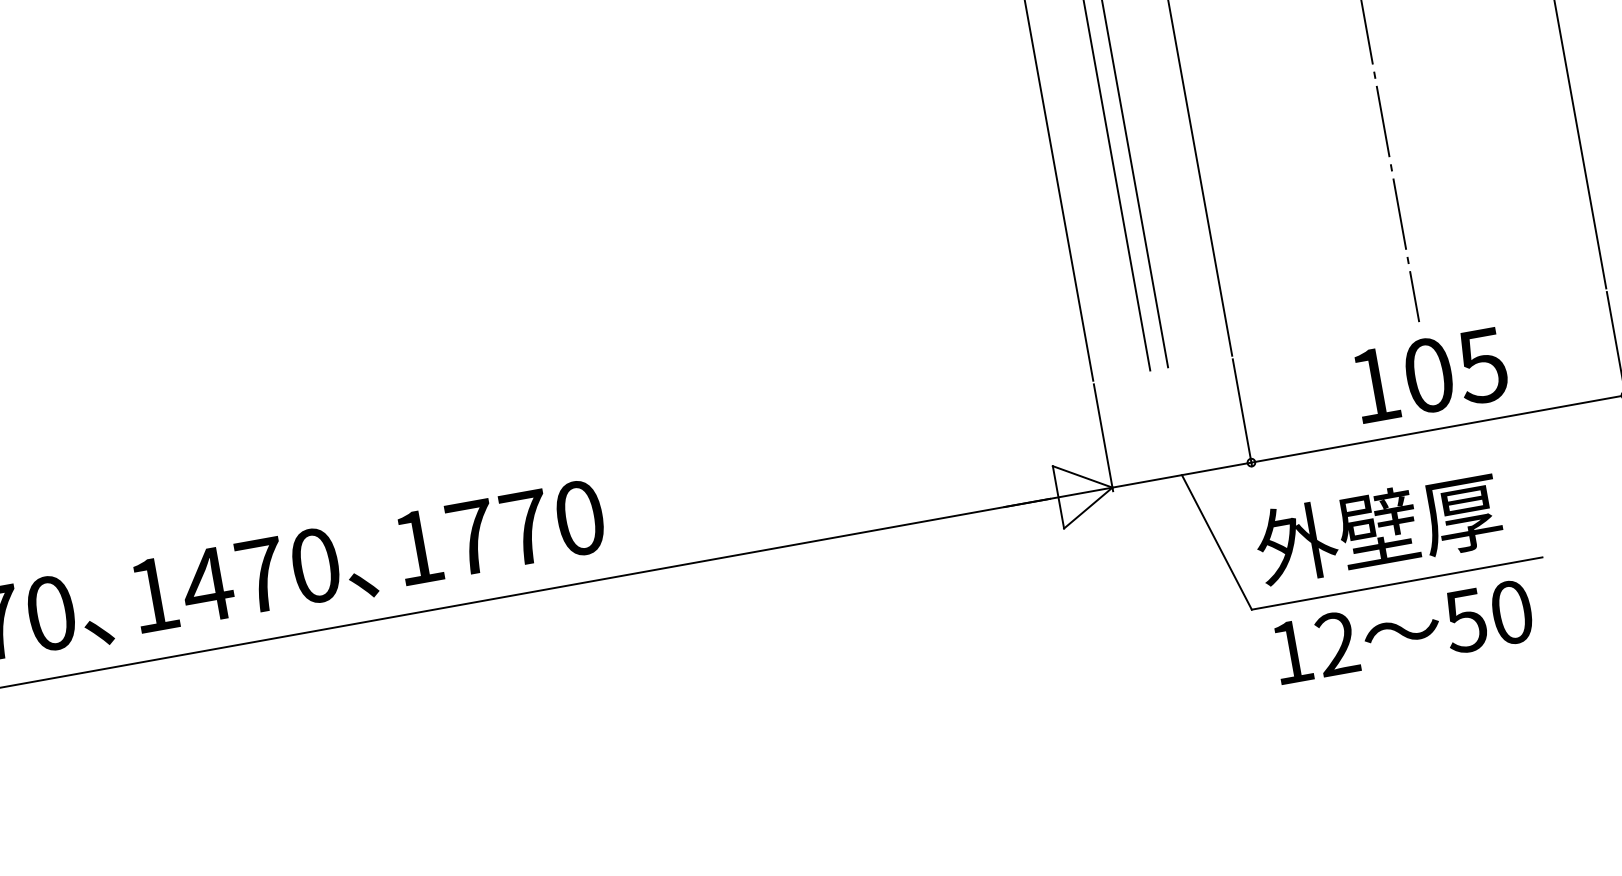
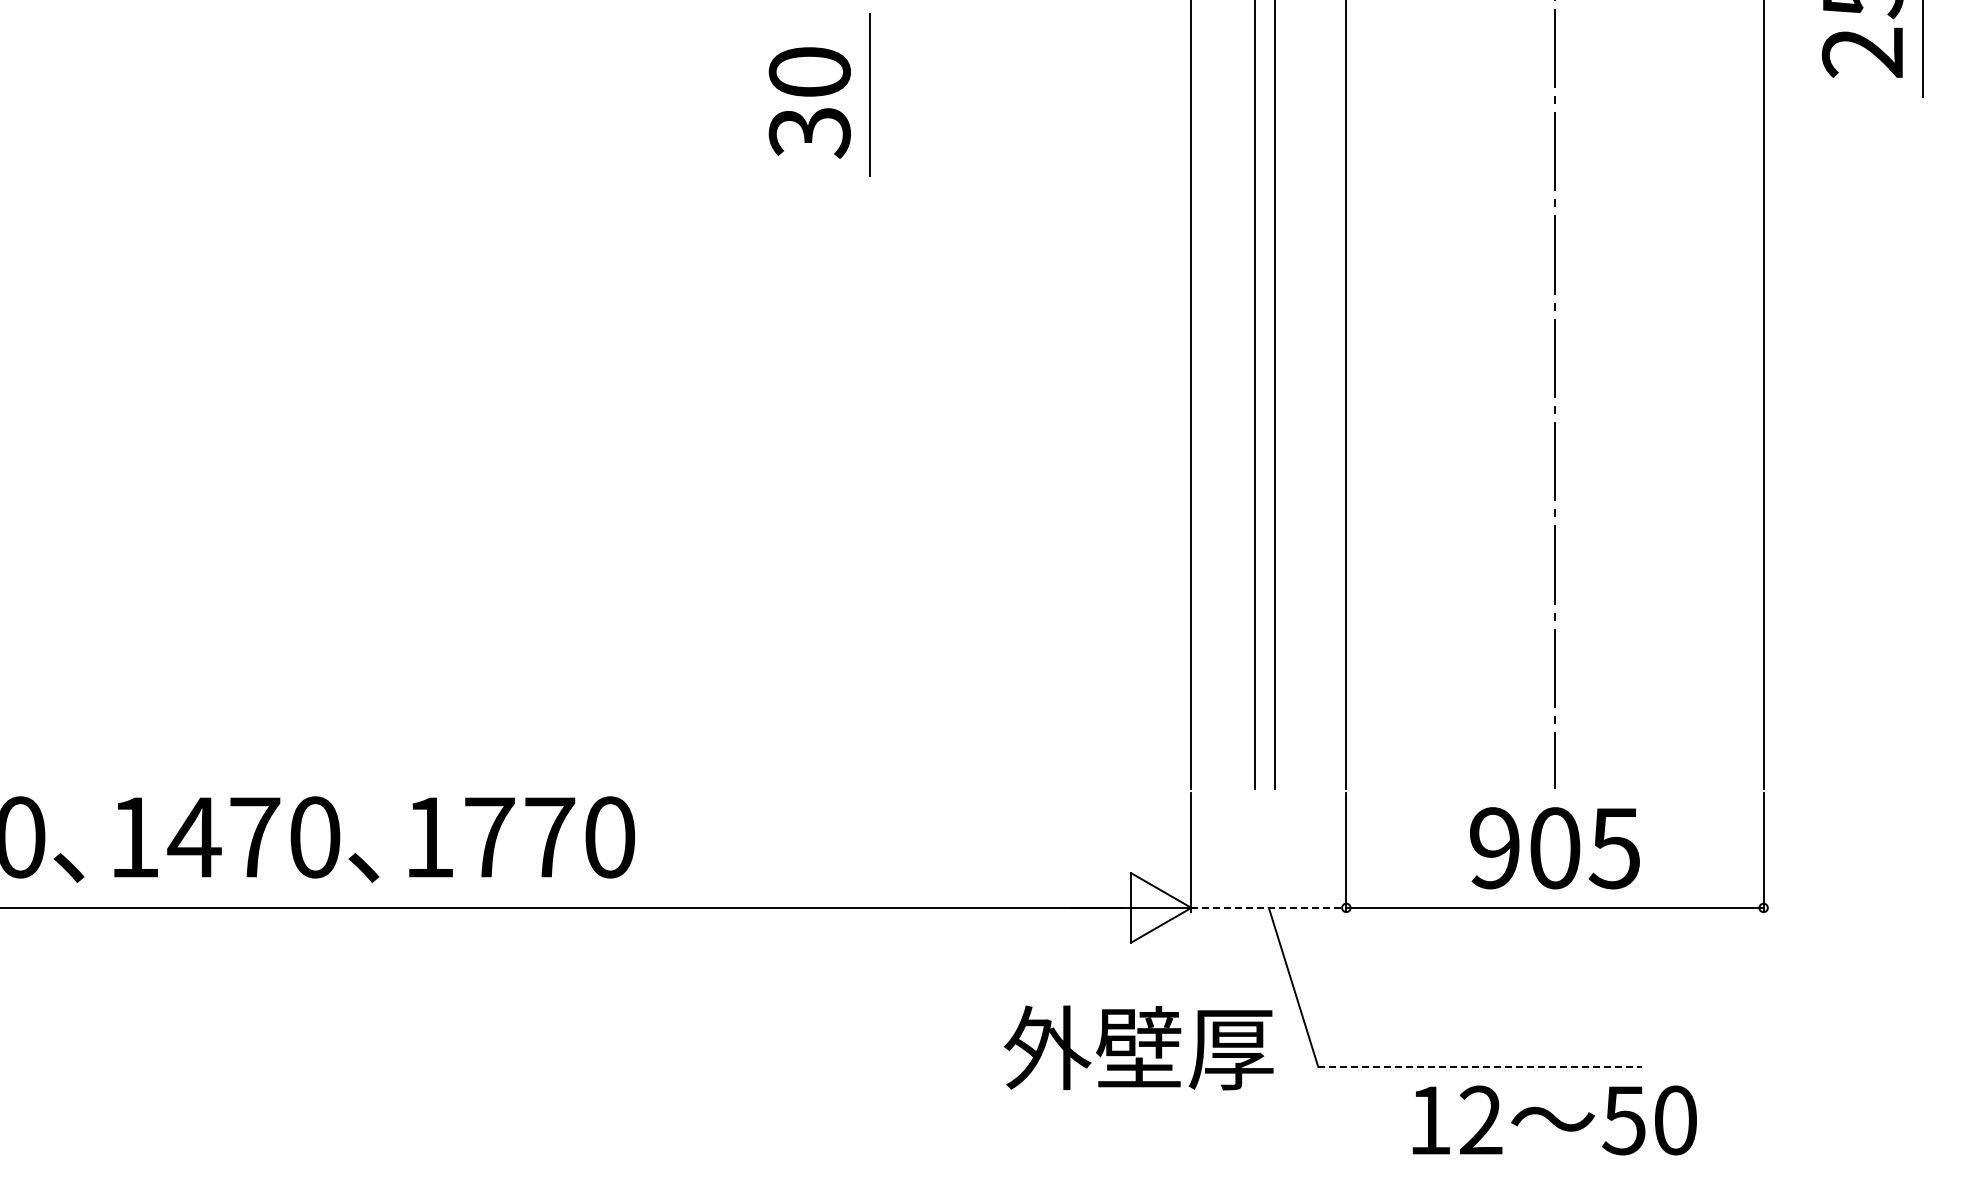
text: (1374, 385) -> (1494, 848), 105 -> 905
line: (1182, 474) -> (1269, 907), solid -> dashed
text: (1378, 528) -> (1138, 1047), moved
line: (1397, 583) -> (1480, 1066), solid -> dashed
text: (1403, 632) -> (1554, 1120), moved

